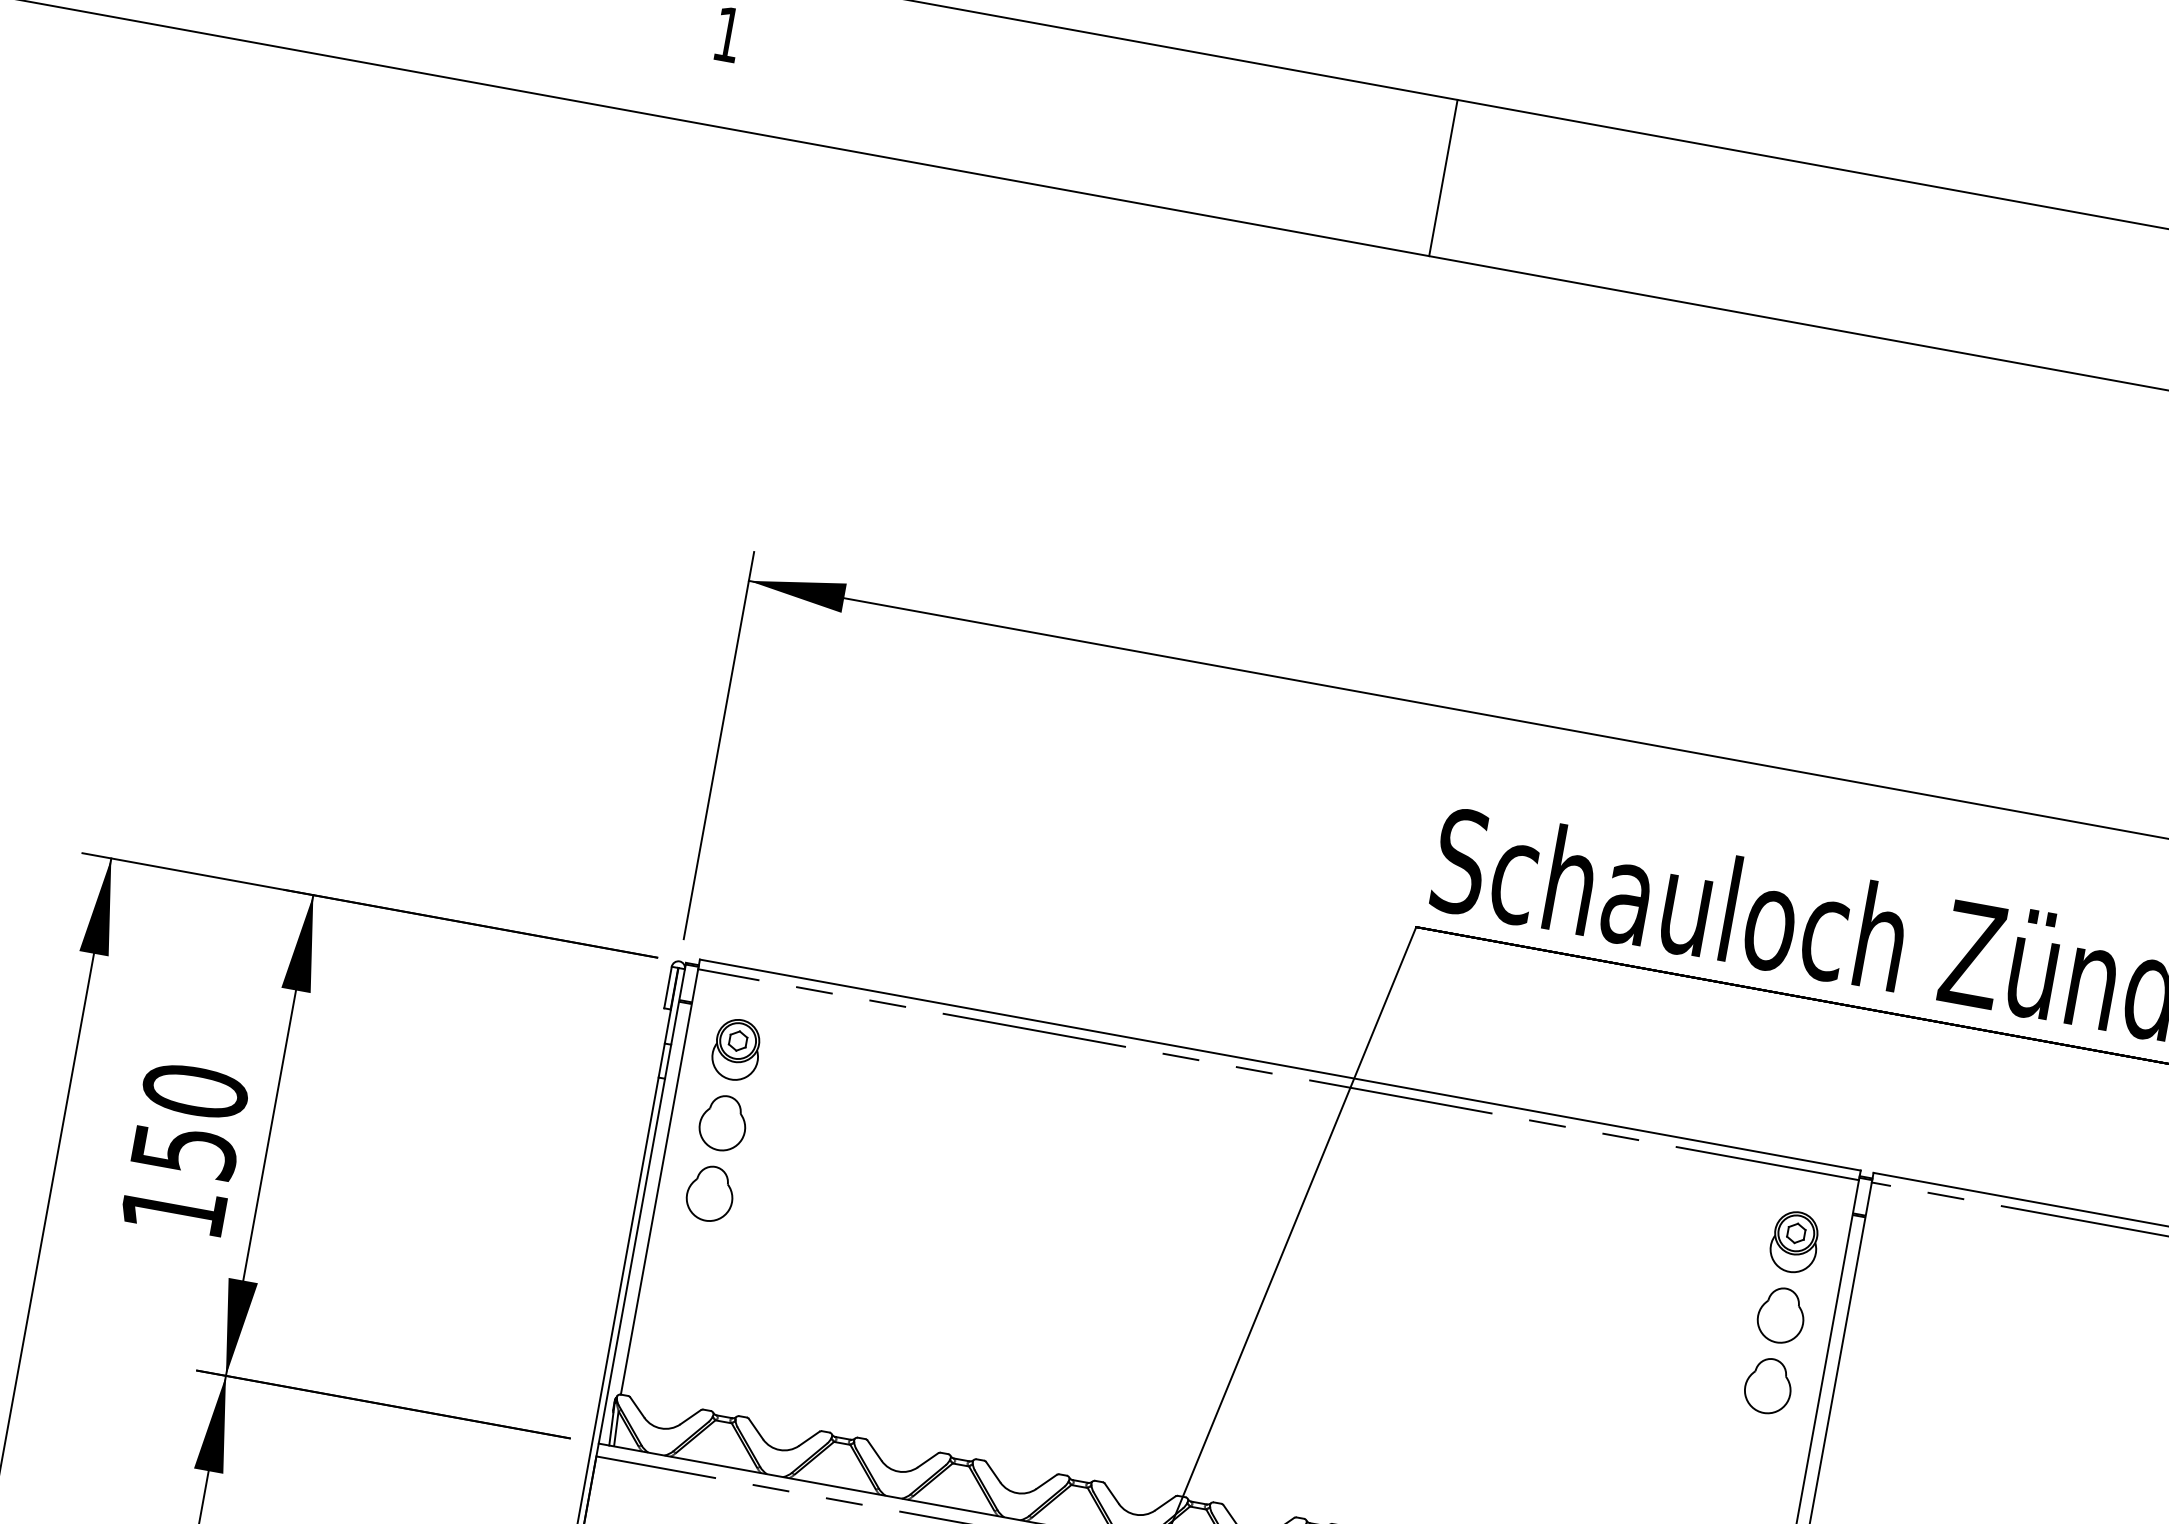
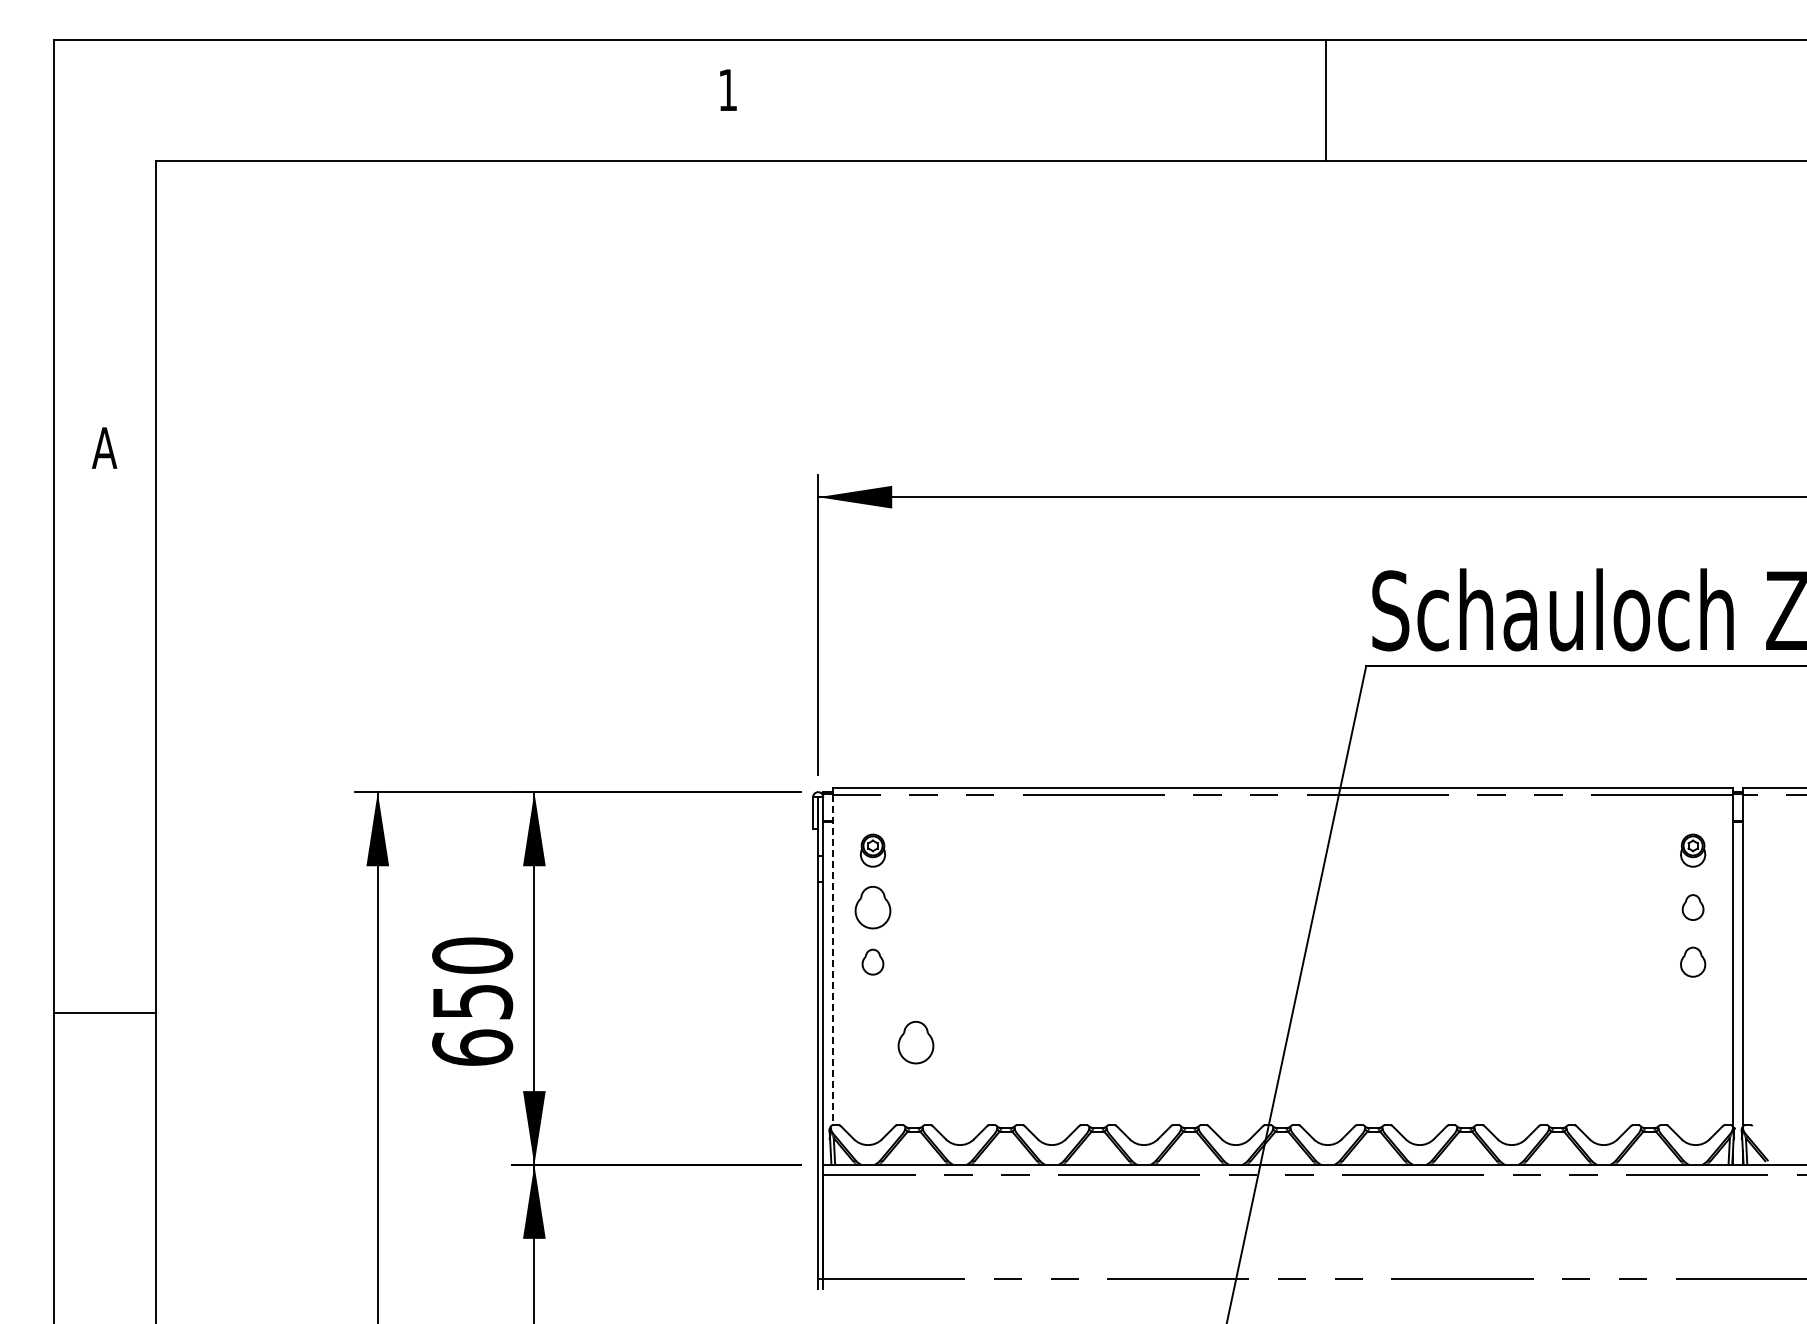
line: (1443, 177) -> (1326, 99), moved
part: (735, 1049) -> (872, 850), size x0.7
line: (659, 1182) -> (833, 960), solid -> dashed
part: (709, 1192) -> (872, 961), size x0.6
text: (173, 1209) -> (472, 1047), 150 -> 650
part: (1793, 1241) -> (1692, 850), size x0.7
part: (746, 1307) -> (915, 1042), added
part: (1780, 1315) -> (1692, 907), size x0.6
part: (1767, 1384) -> (1692, 961), size x0.7

